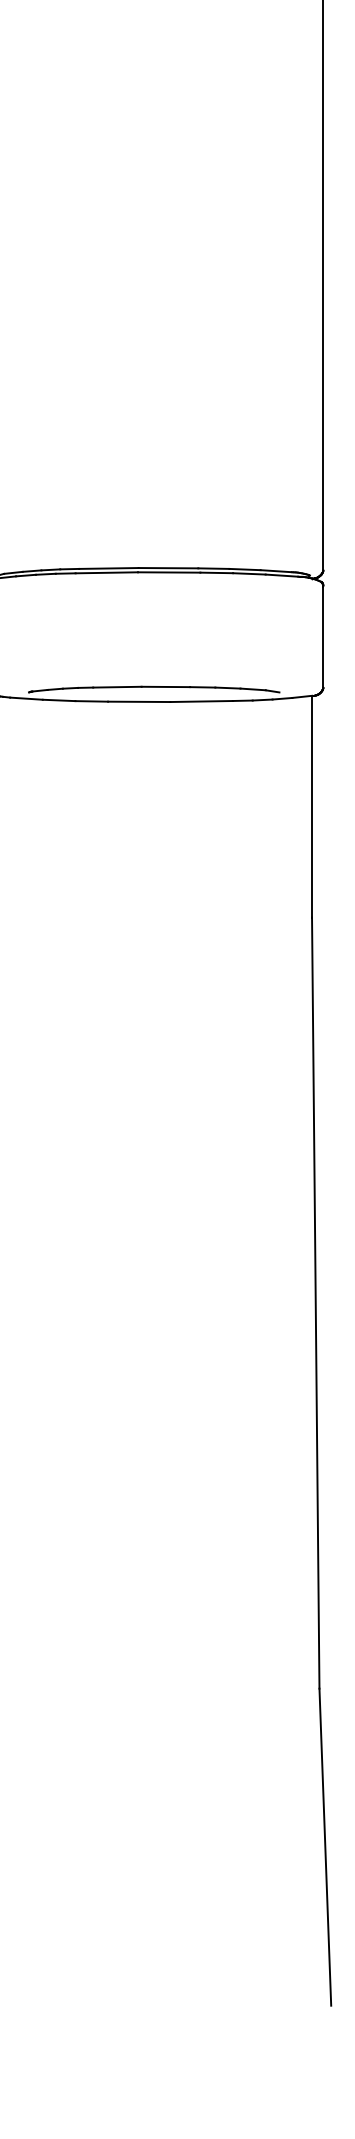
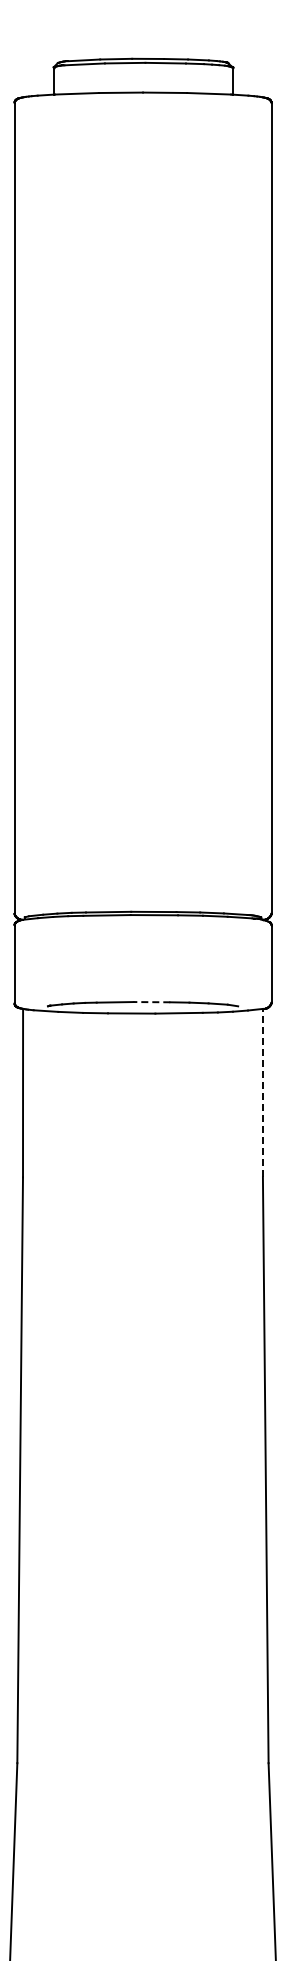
line: (165, 687) -> (151, 1002), solid -> dashed
line: (311, 805) -> (262, 1092), solid -> dashed

